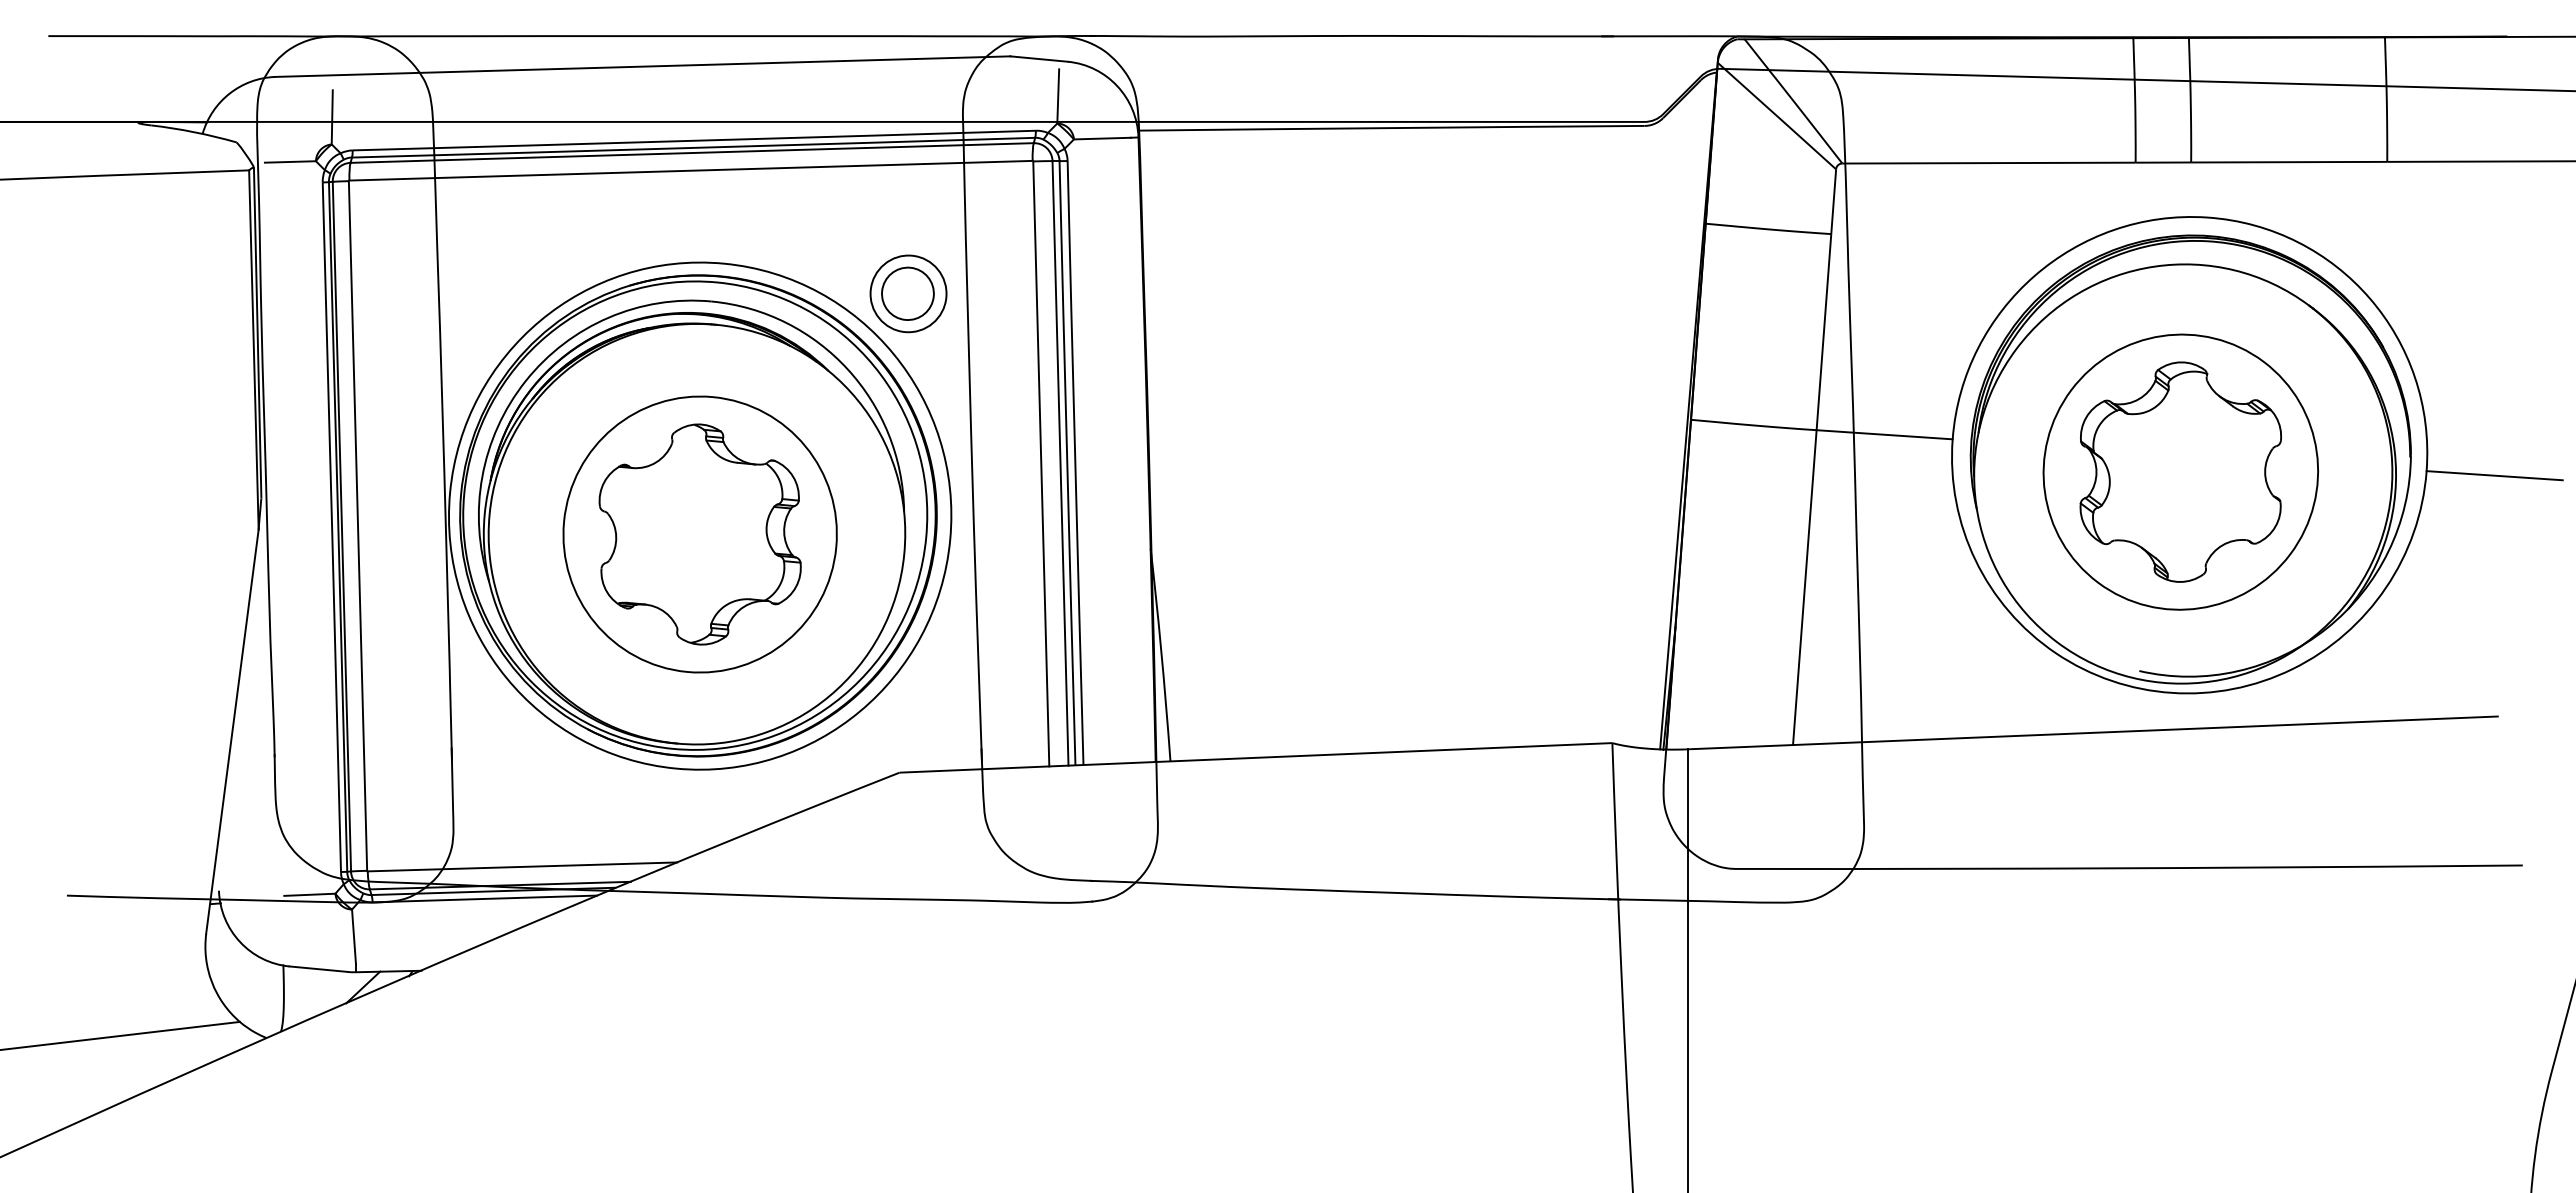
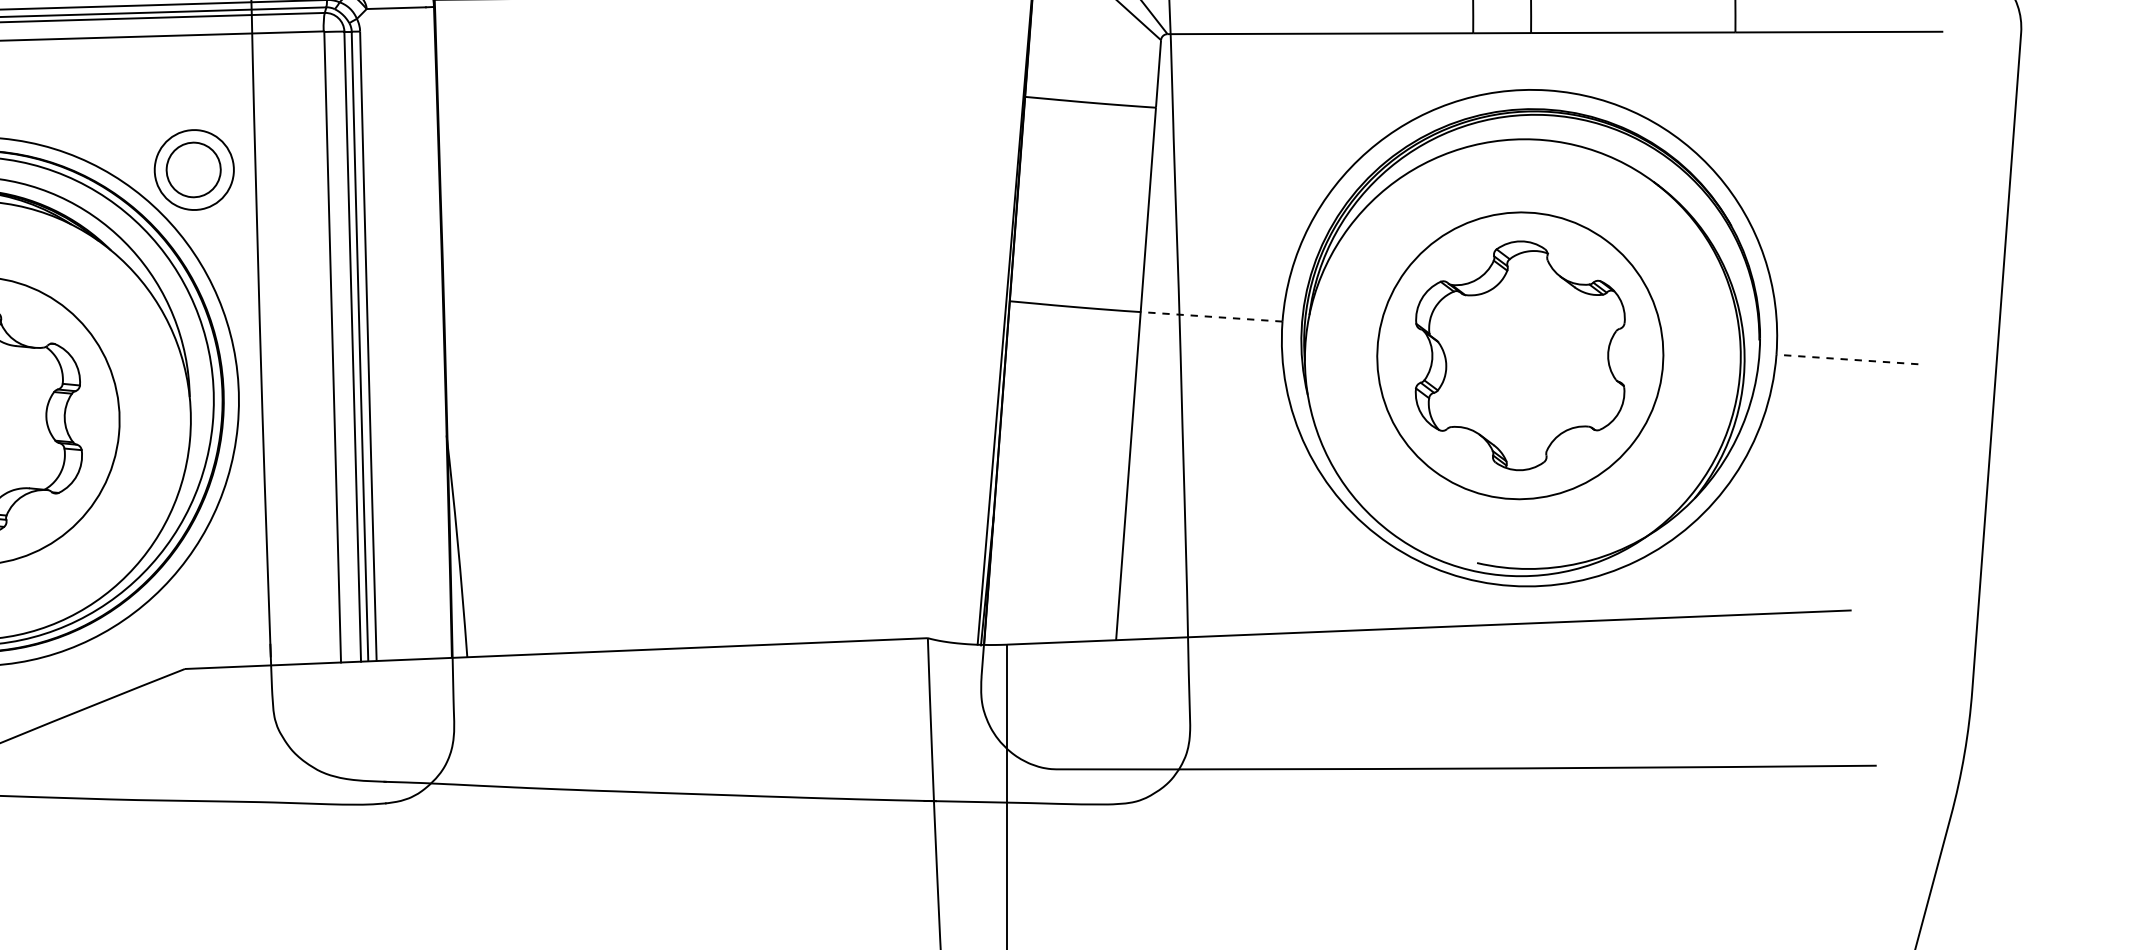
line: (1884, 434) -> (1211, 316), solid -> dashed
line: (2494, 475) -> (1847, 359), solid -> dashed

